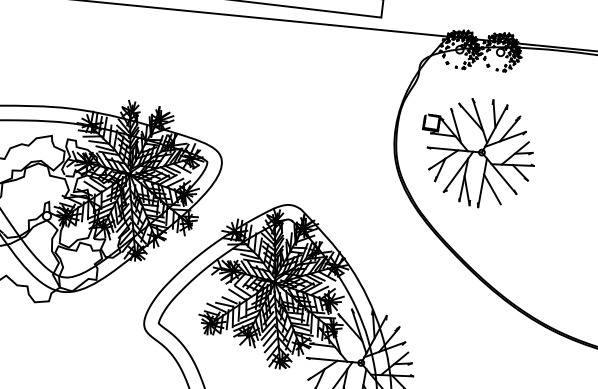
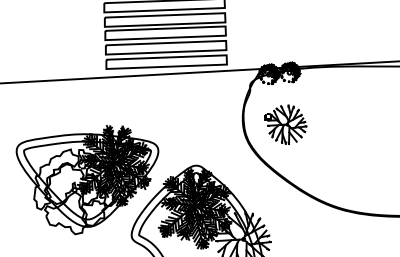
part: (477, 151) -> (285, 124), size x0.7

